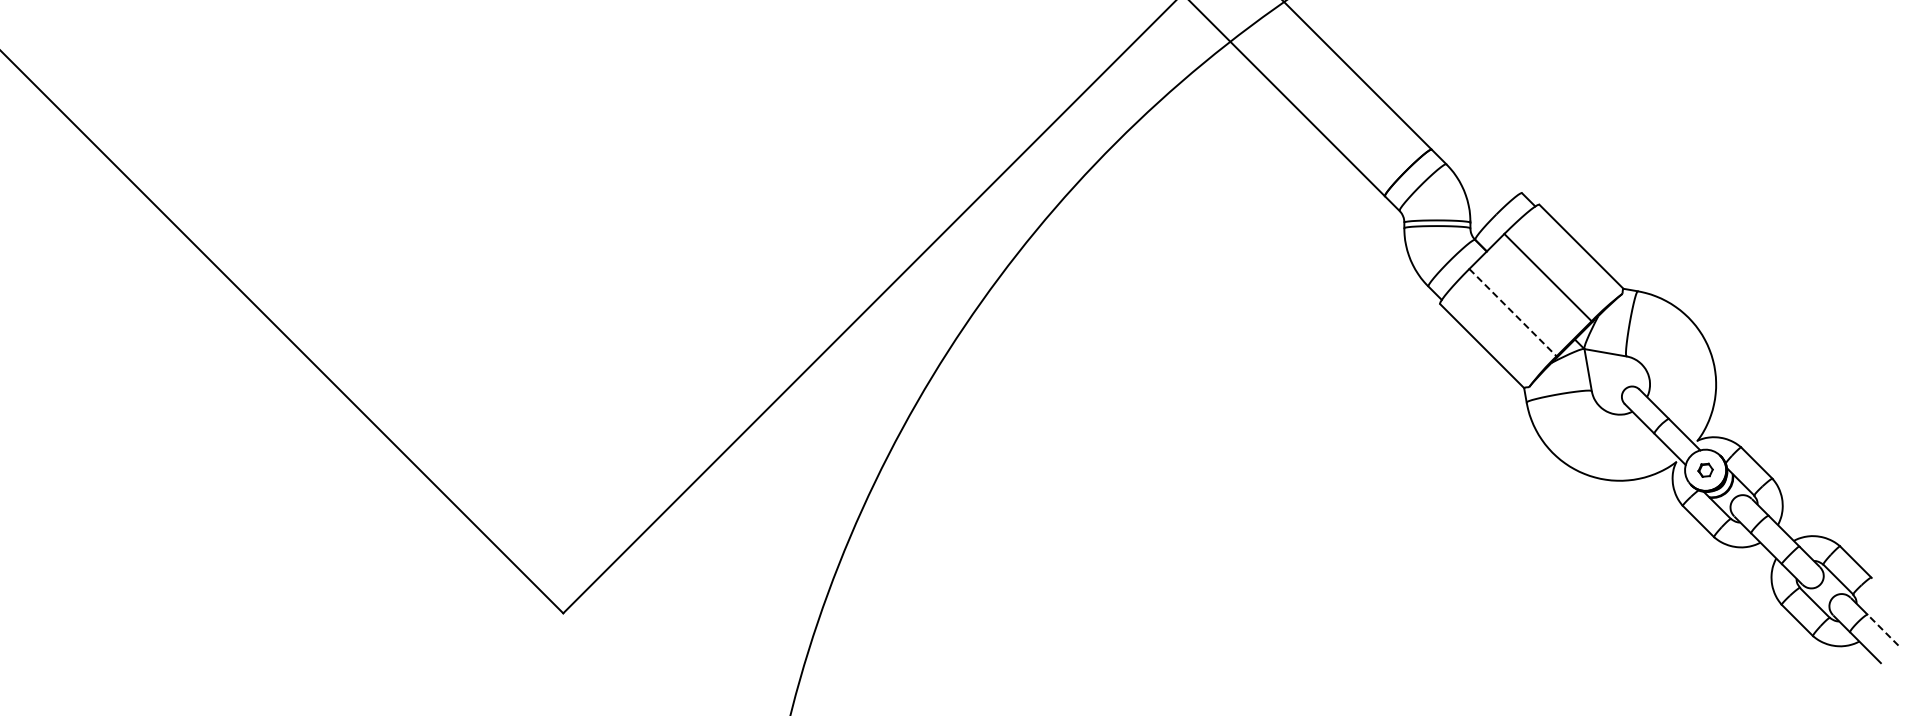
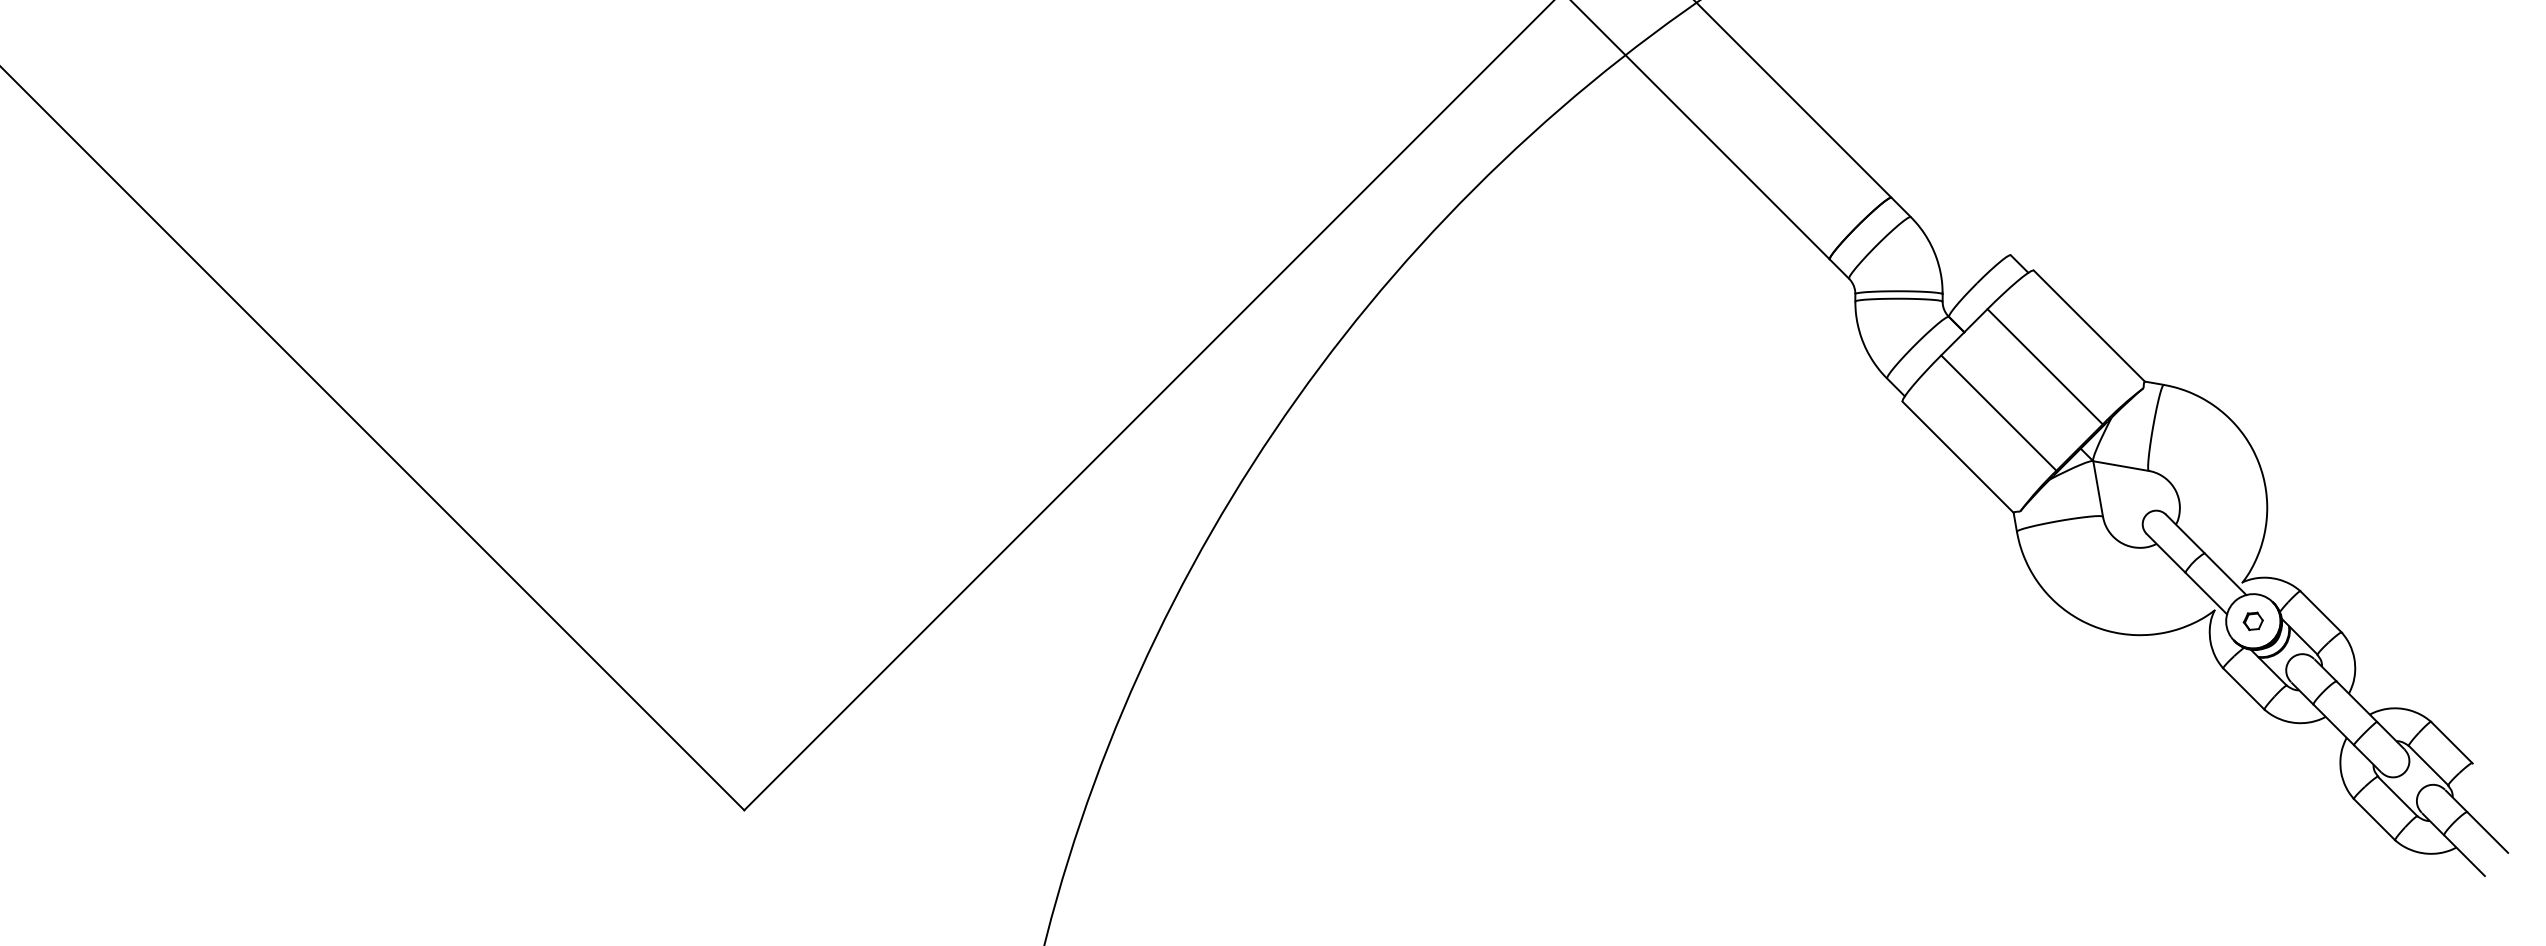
line: (1512, 312) -> (1998, 412), dashed -> solid
line: (1883, 630) -> (2488, 832), dashed -> solid

